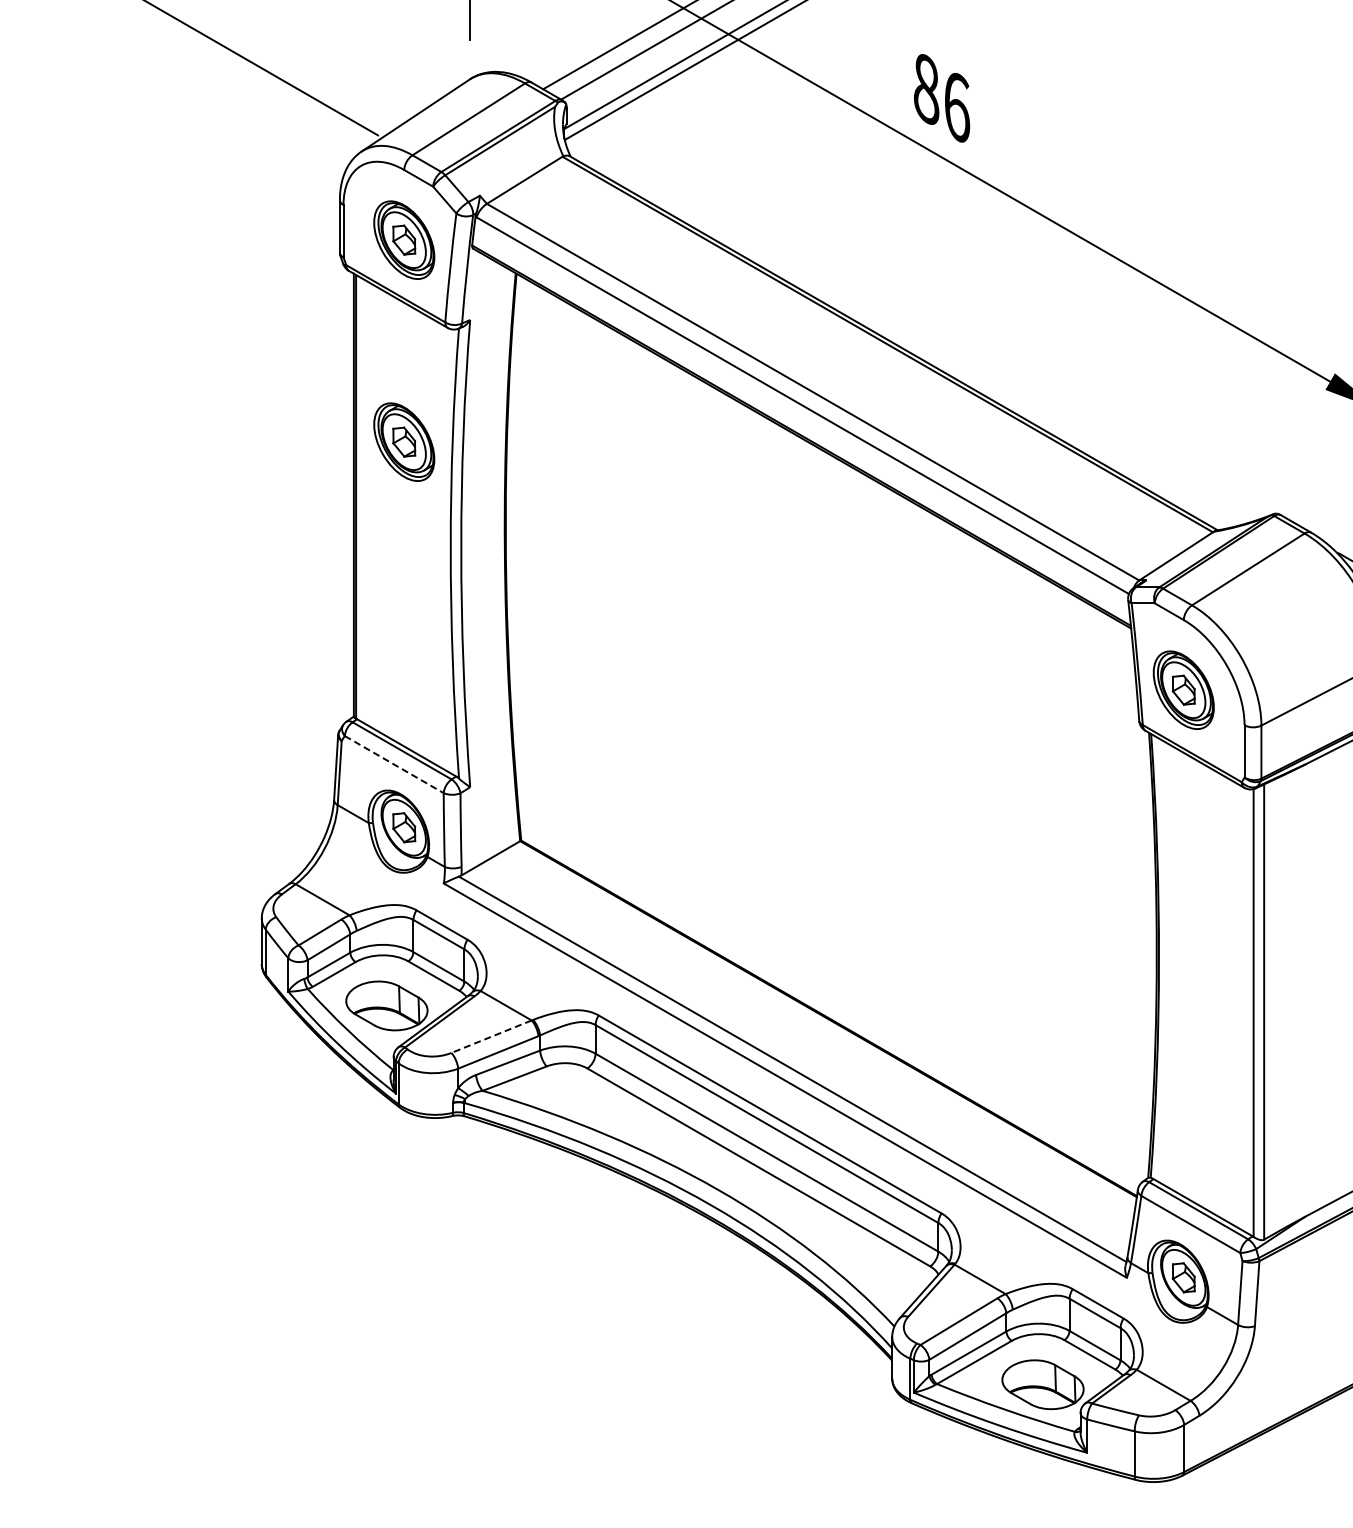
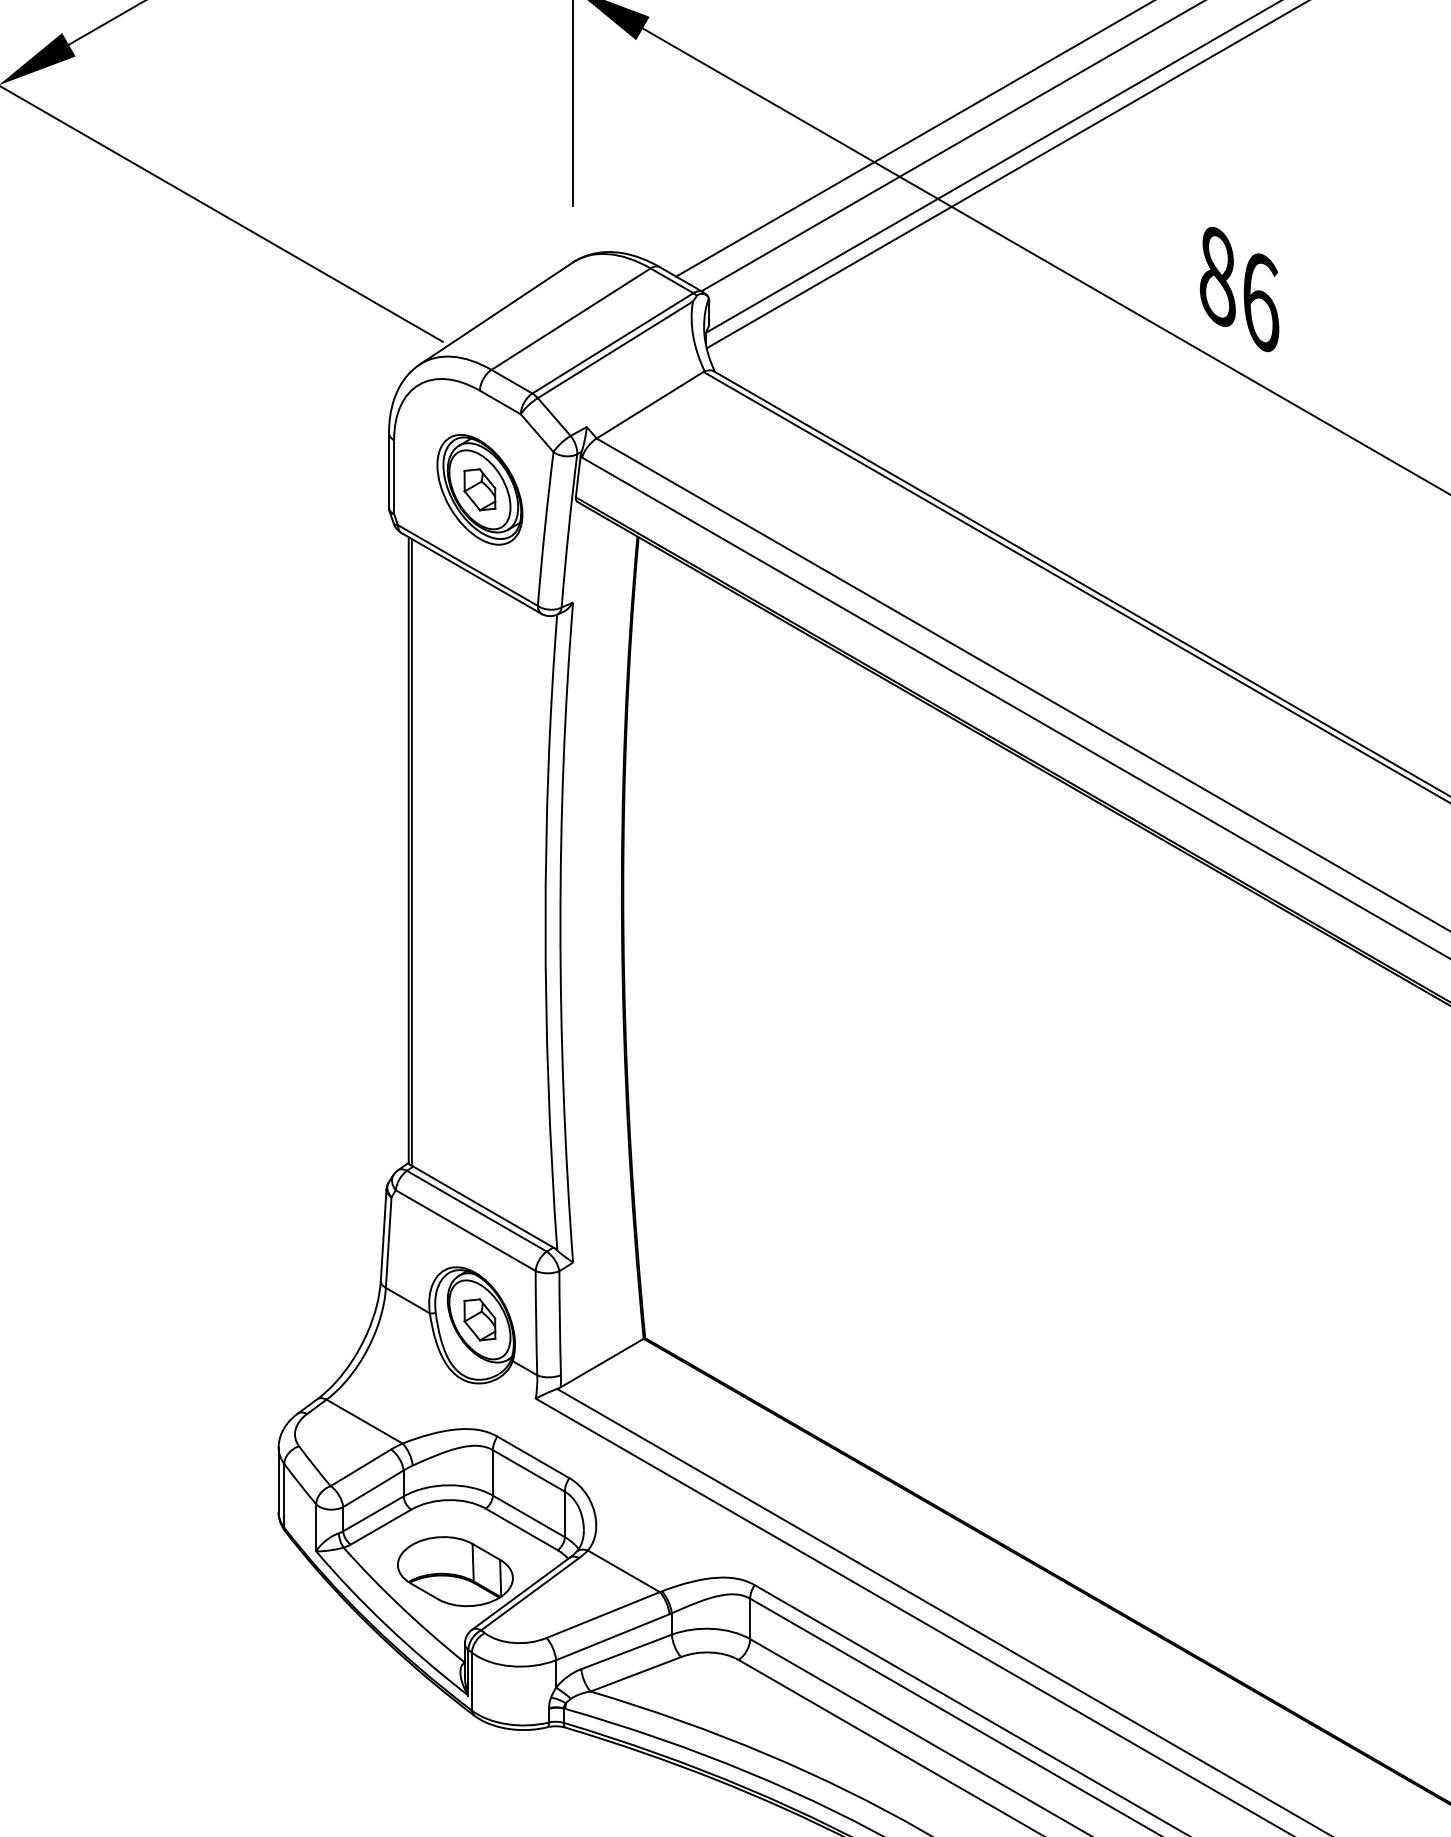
part: (404, 441) -> (480, 774), removed
line: (394, 764) -> (466, 1230), dashed -> solid
line: (491, 1036) -> (603, 1614), dashed -> solid

